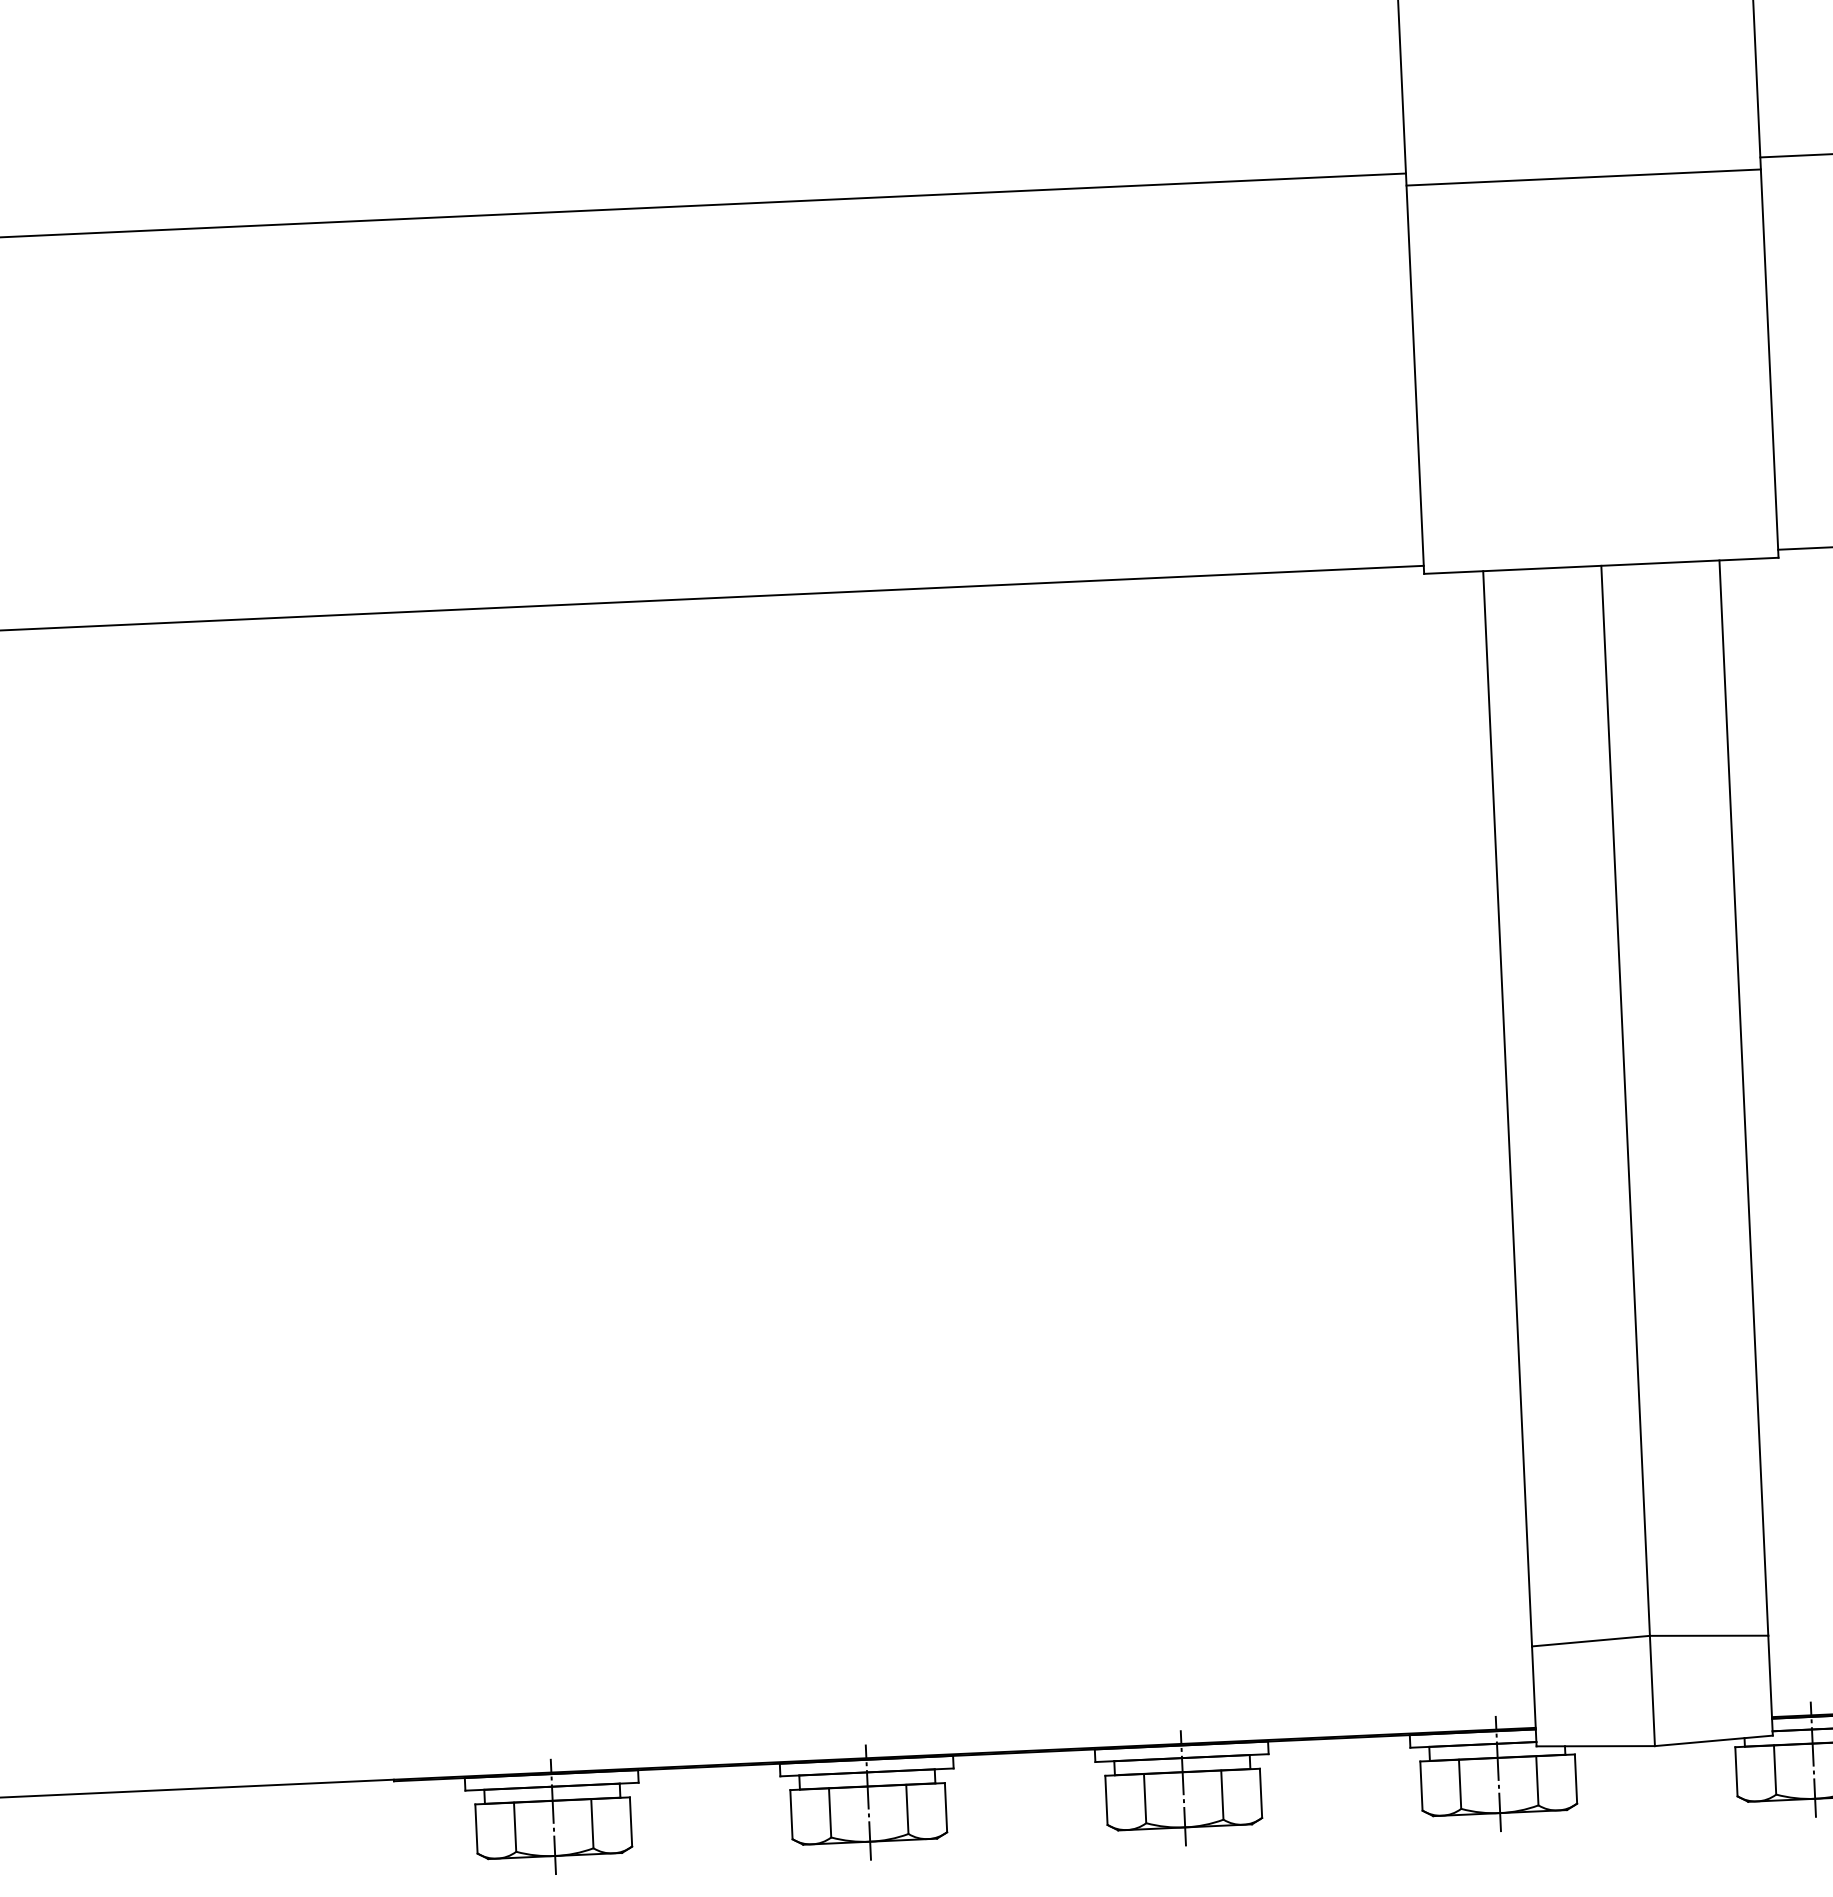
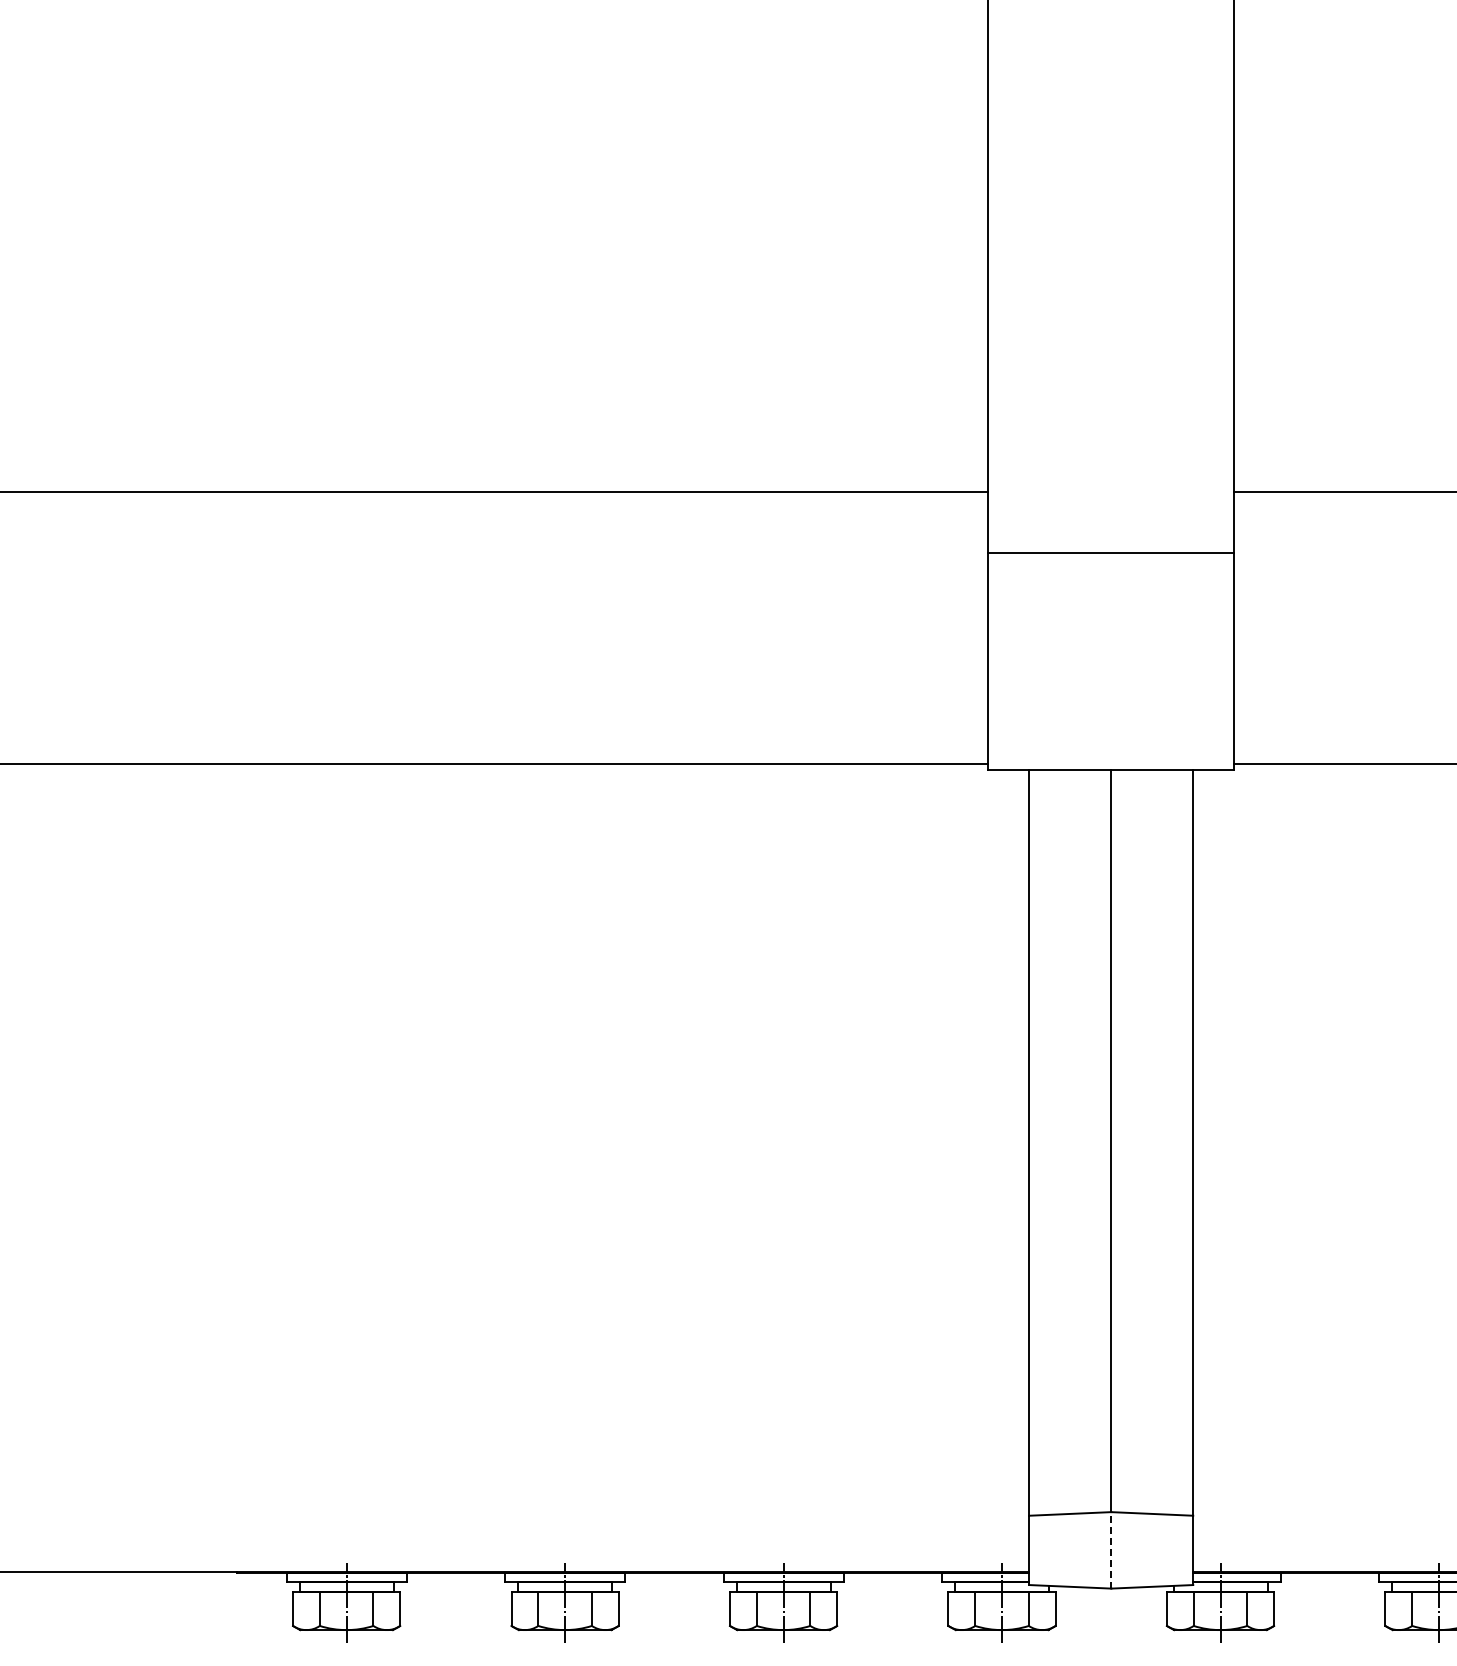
line: (1583, 177) -> (1111, 552), moved
line: (1652, 1689) -> (1111, 1549), solid -> dashed

